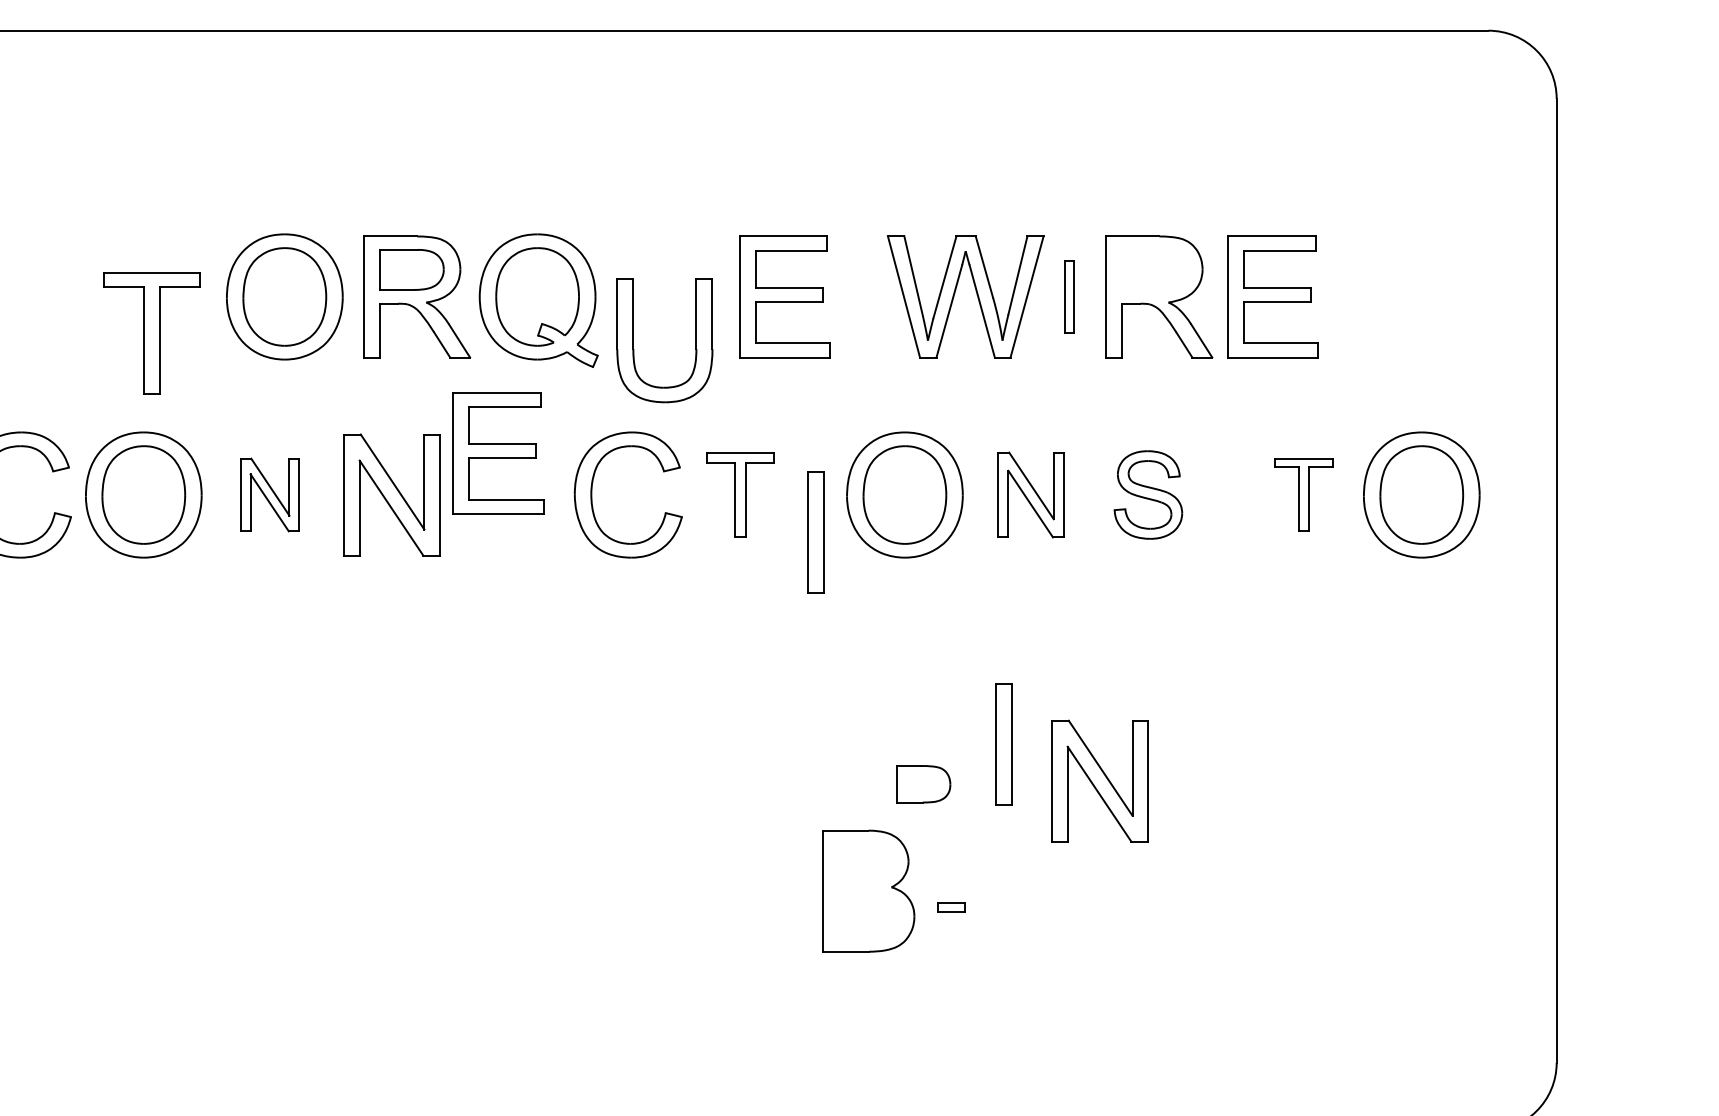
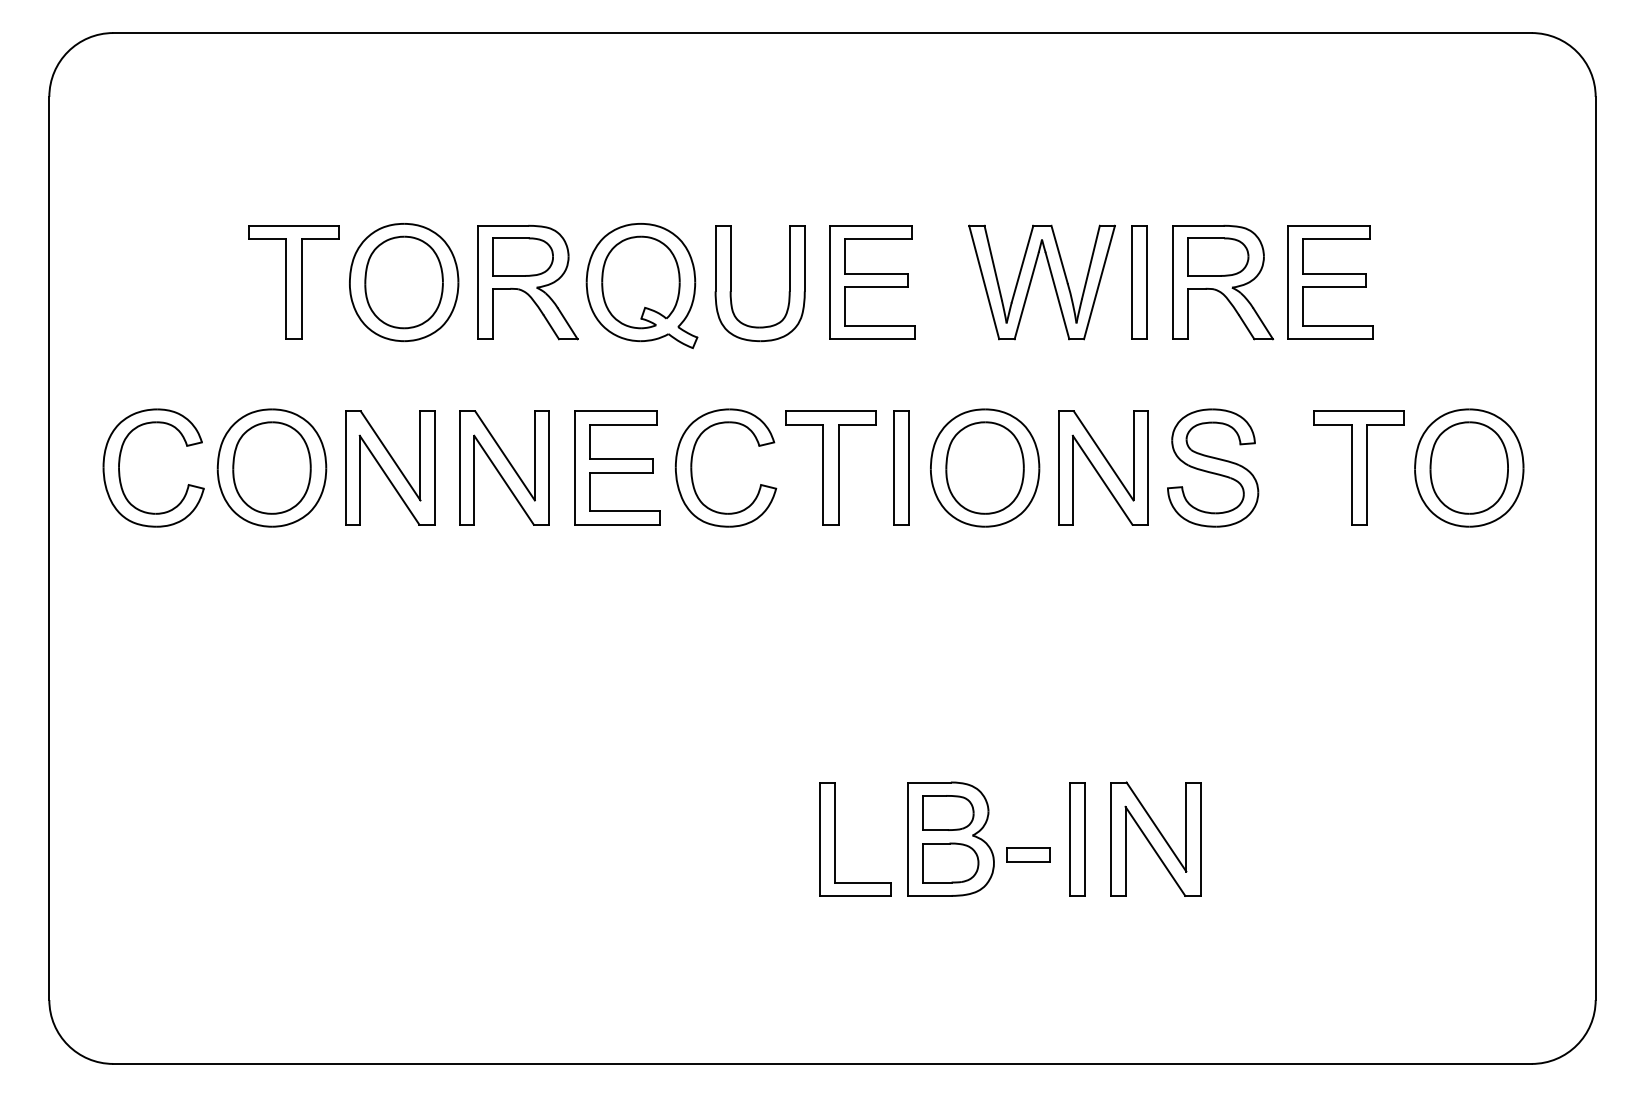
part: (1154, 269) -> (1218, 256), added
part: (1069, 296) -> (1139, 282), size x1.67
part: (151, 333) -> (293, 282), moved
part: (634, 340) -> (731, 283), moved
part: (498, 452) -> (617, 467), moved
part: (270, 494) -> (390, 467), size x1.67
part: (739, 494) -> (830, 467), size x1.43
part: (1031, 494) -> (1103, 467), size x1.43
part: (1148, 494) -> (1213, 467), size x1.43
part: (1303, 494) -> (1358, 467), size x1.67
part: (815, 531) -> (901, 467), moved
part: (1003, 745) -> (1077, 839), moved
part: (1099, 780) -> (1155, 838), moved
part: (923, 783) -> (948, 812), moved
part: (745, 891) -> (835, 839), added
part: (951, 907) -> (1028, 854), size x1.67
part: (868, 916) -> (950, 862), added

